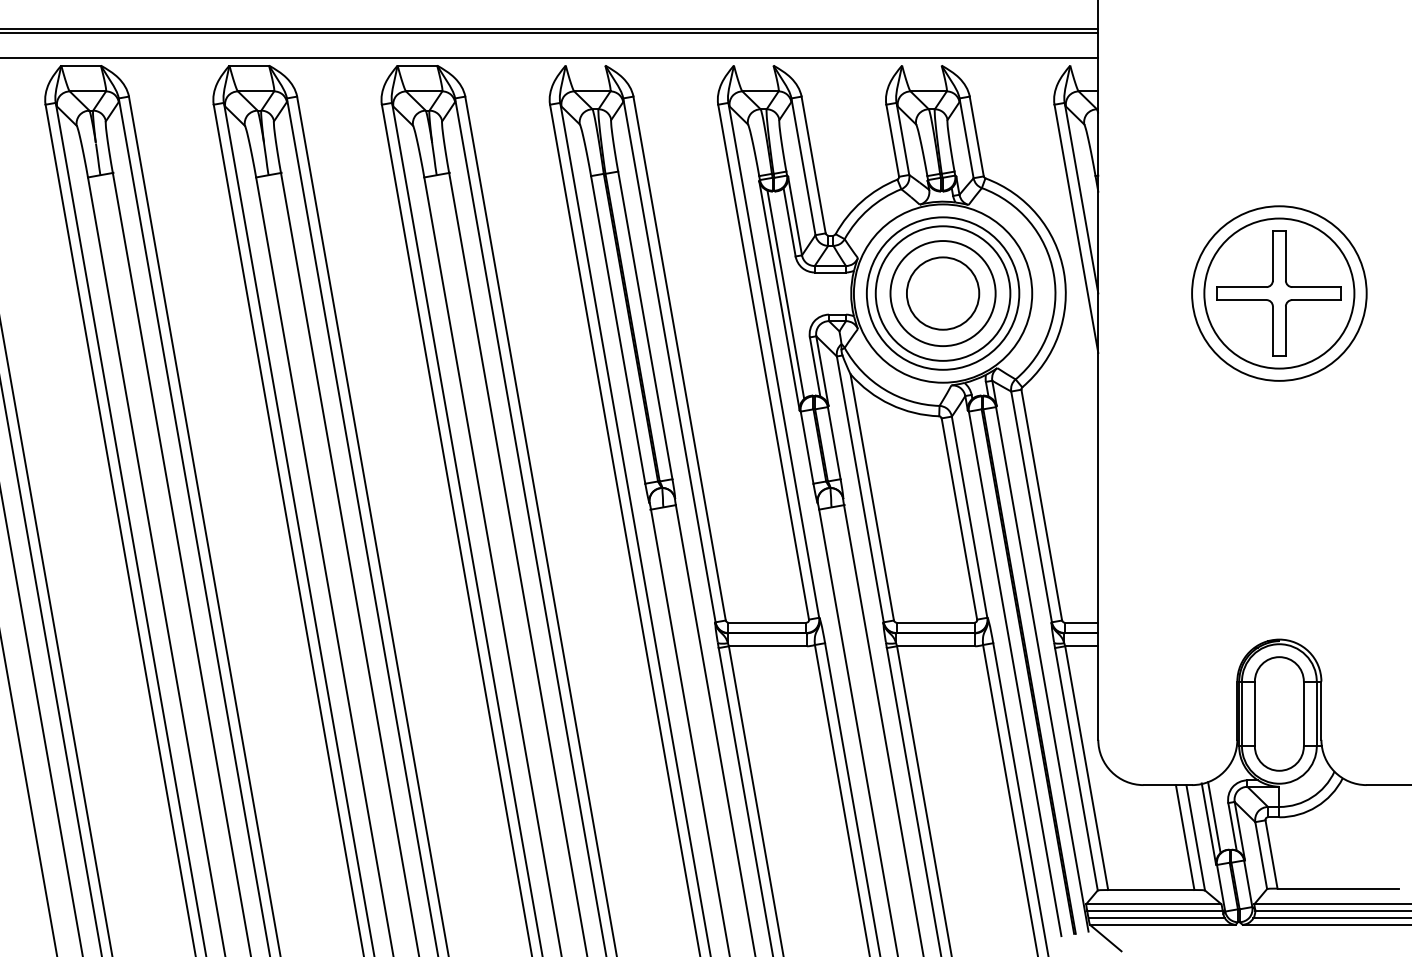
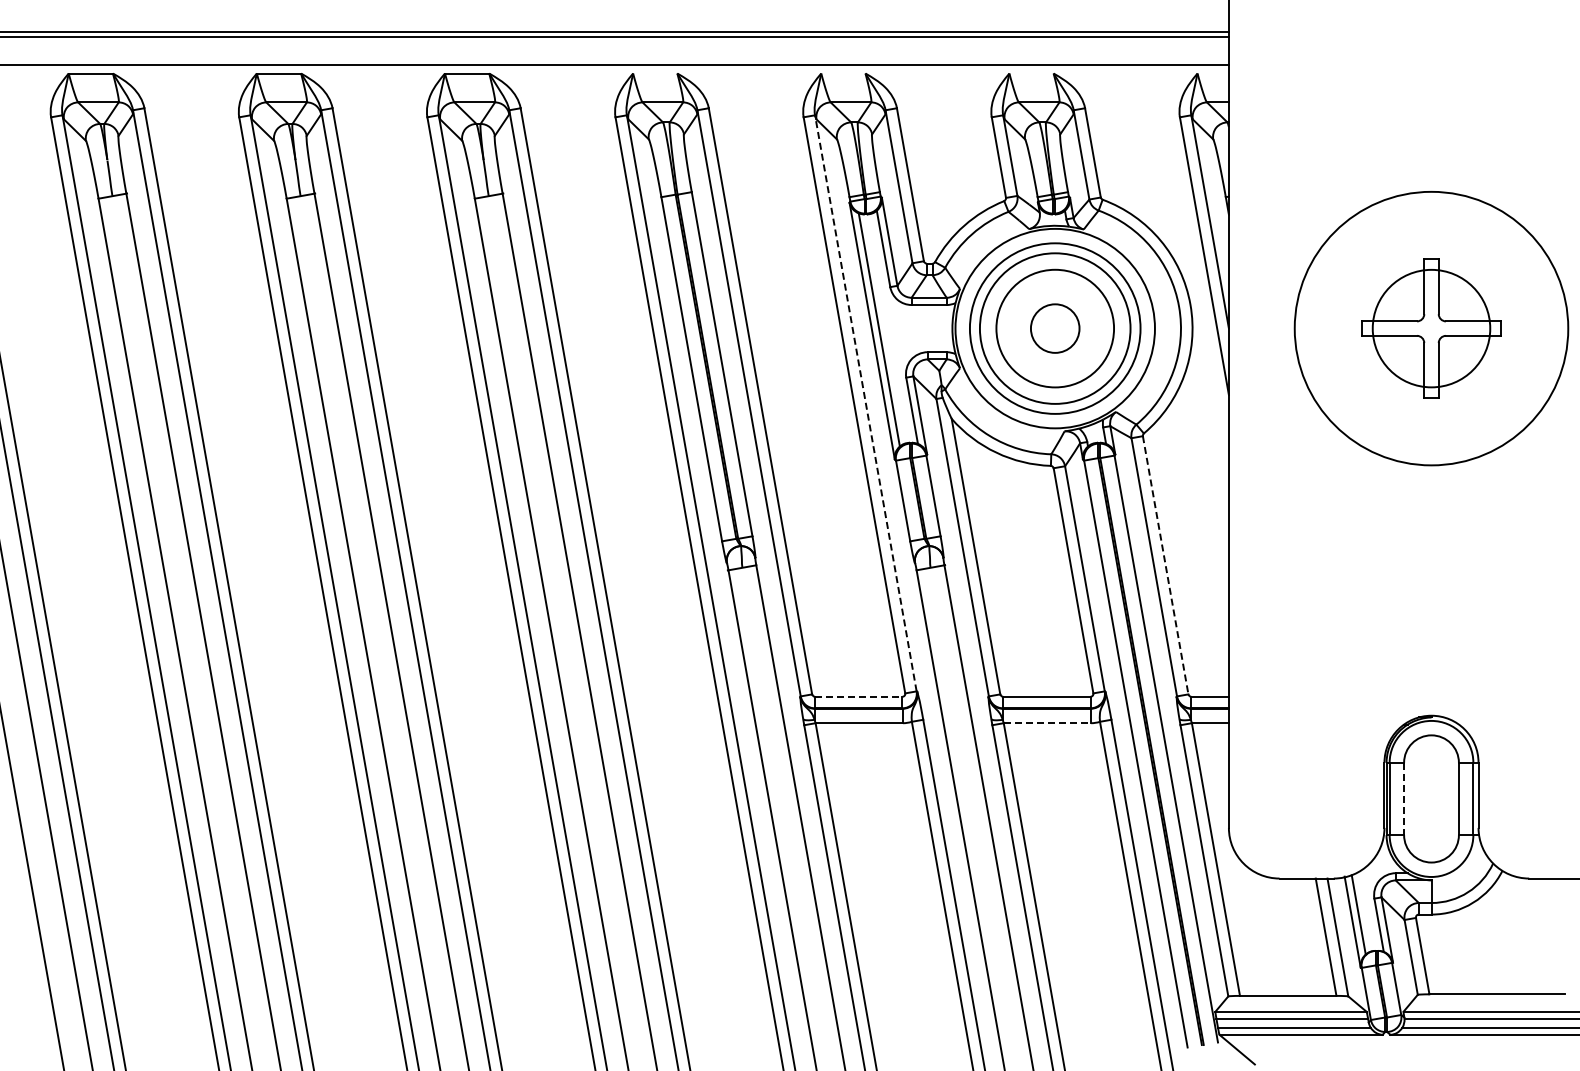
circle: (942, 293) -> (1054, 328), size x0.6
circle: (1279, 293) -> (1431, 328), size x0.7
circle: (1279, 293) -> (1431, 328), size x1.4
line: (773, 359) -> (865, 402), solid -> dashed
line: (1041, 505) -> (1165, 565), solid -> dashed
line: (767, 622) -> (858, 696), solid -> dashed
line: (936, 646) -> (1047, 723), solid -> dashed
line: (1255, 714) -> (1404, 799), solid -> dashed

